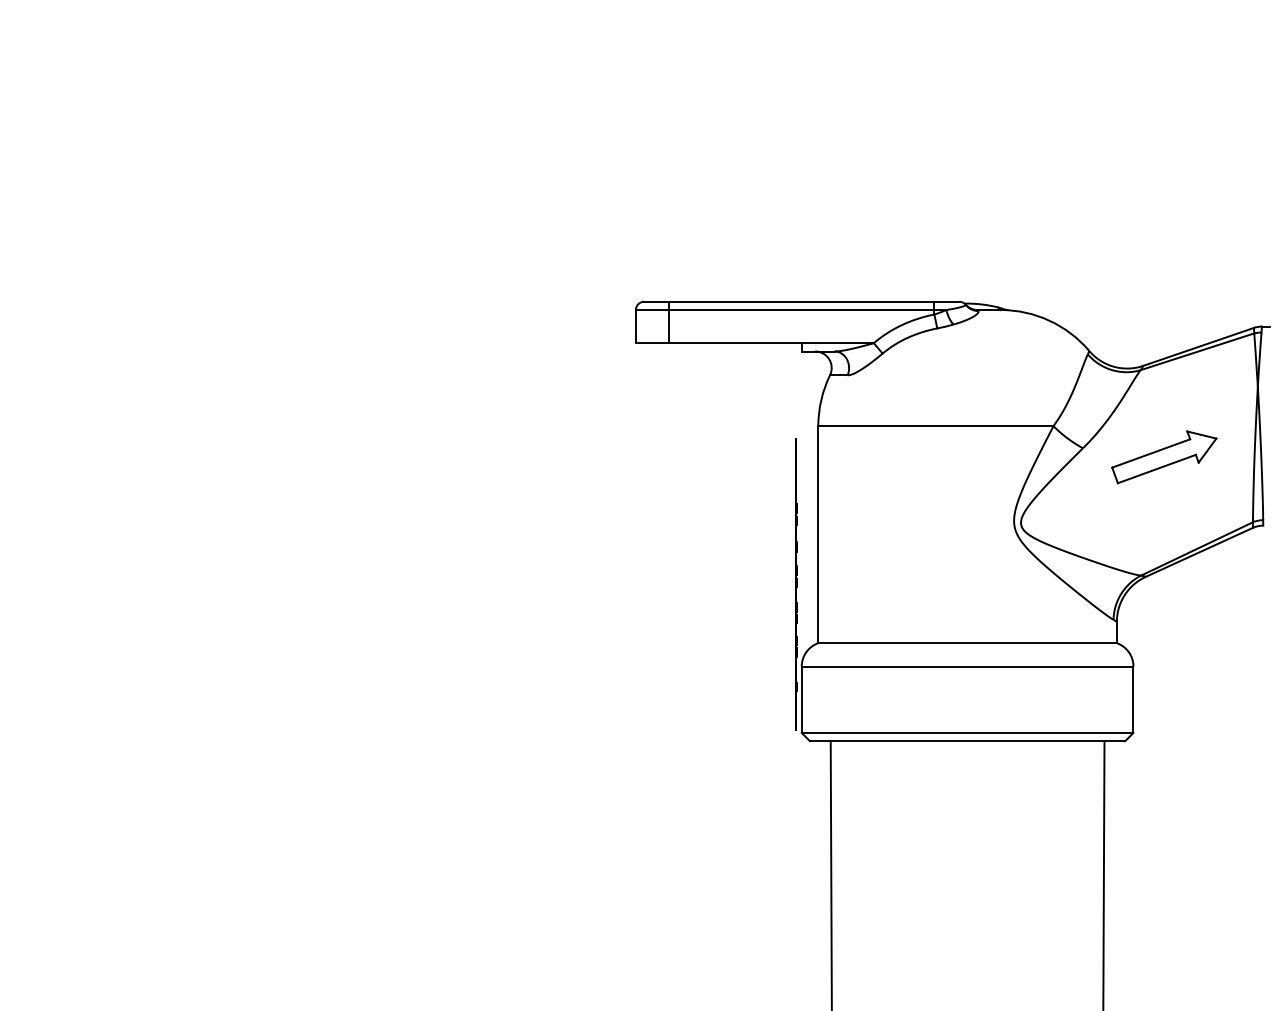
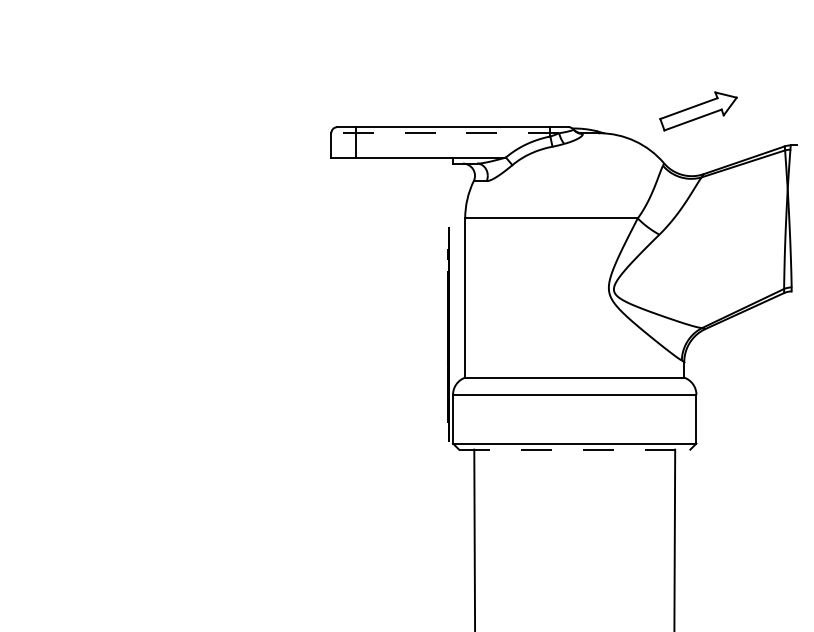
line: (790, 310) -> (444, 133), solid -> dashed
part: (1164, 457) -> (698, 111), moved
line: (967, 741) -> (574, 449), solid -> dashed

